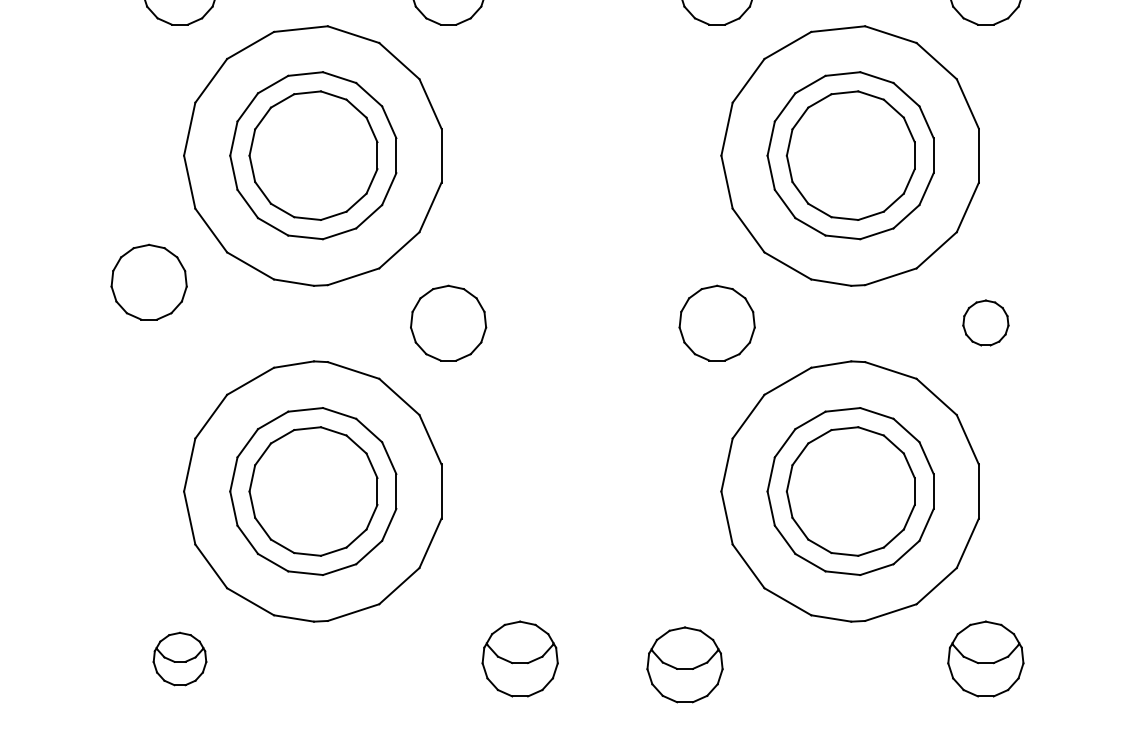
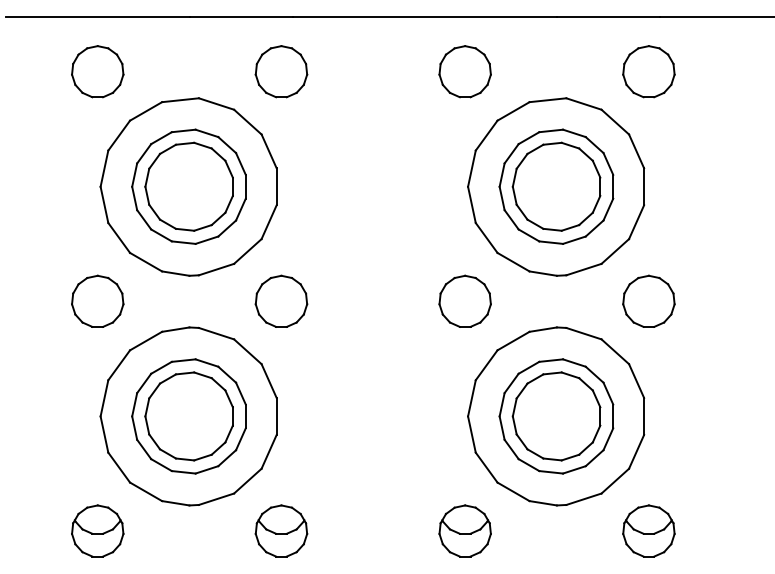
part: (148, 281) -> (97, 300), moved
part: (985, 321) -> (648, 300), size x1.67
part: (179, 658) -> (97, 530), size x1.43
part: (520, 658) -> (281, 530), moved
part: (684, 664) -> (464, 530), moved

